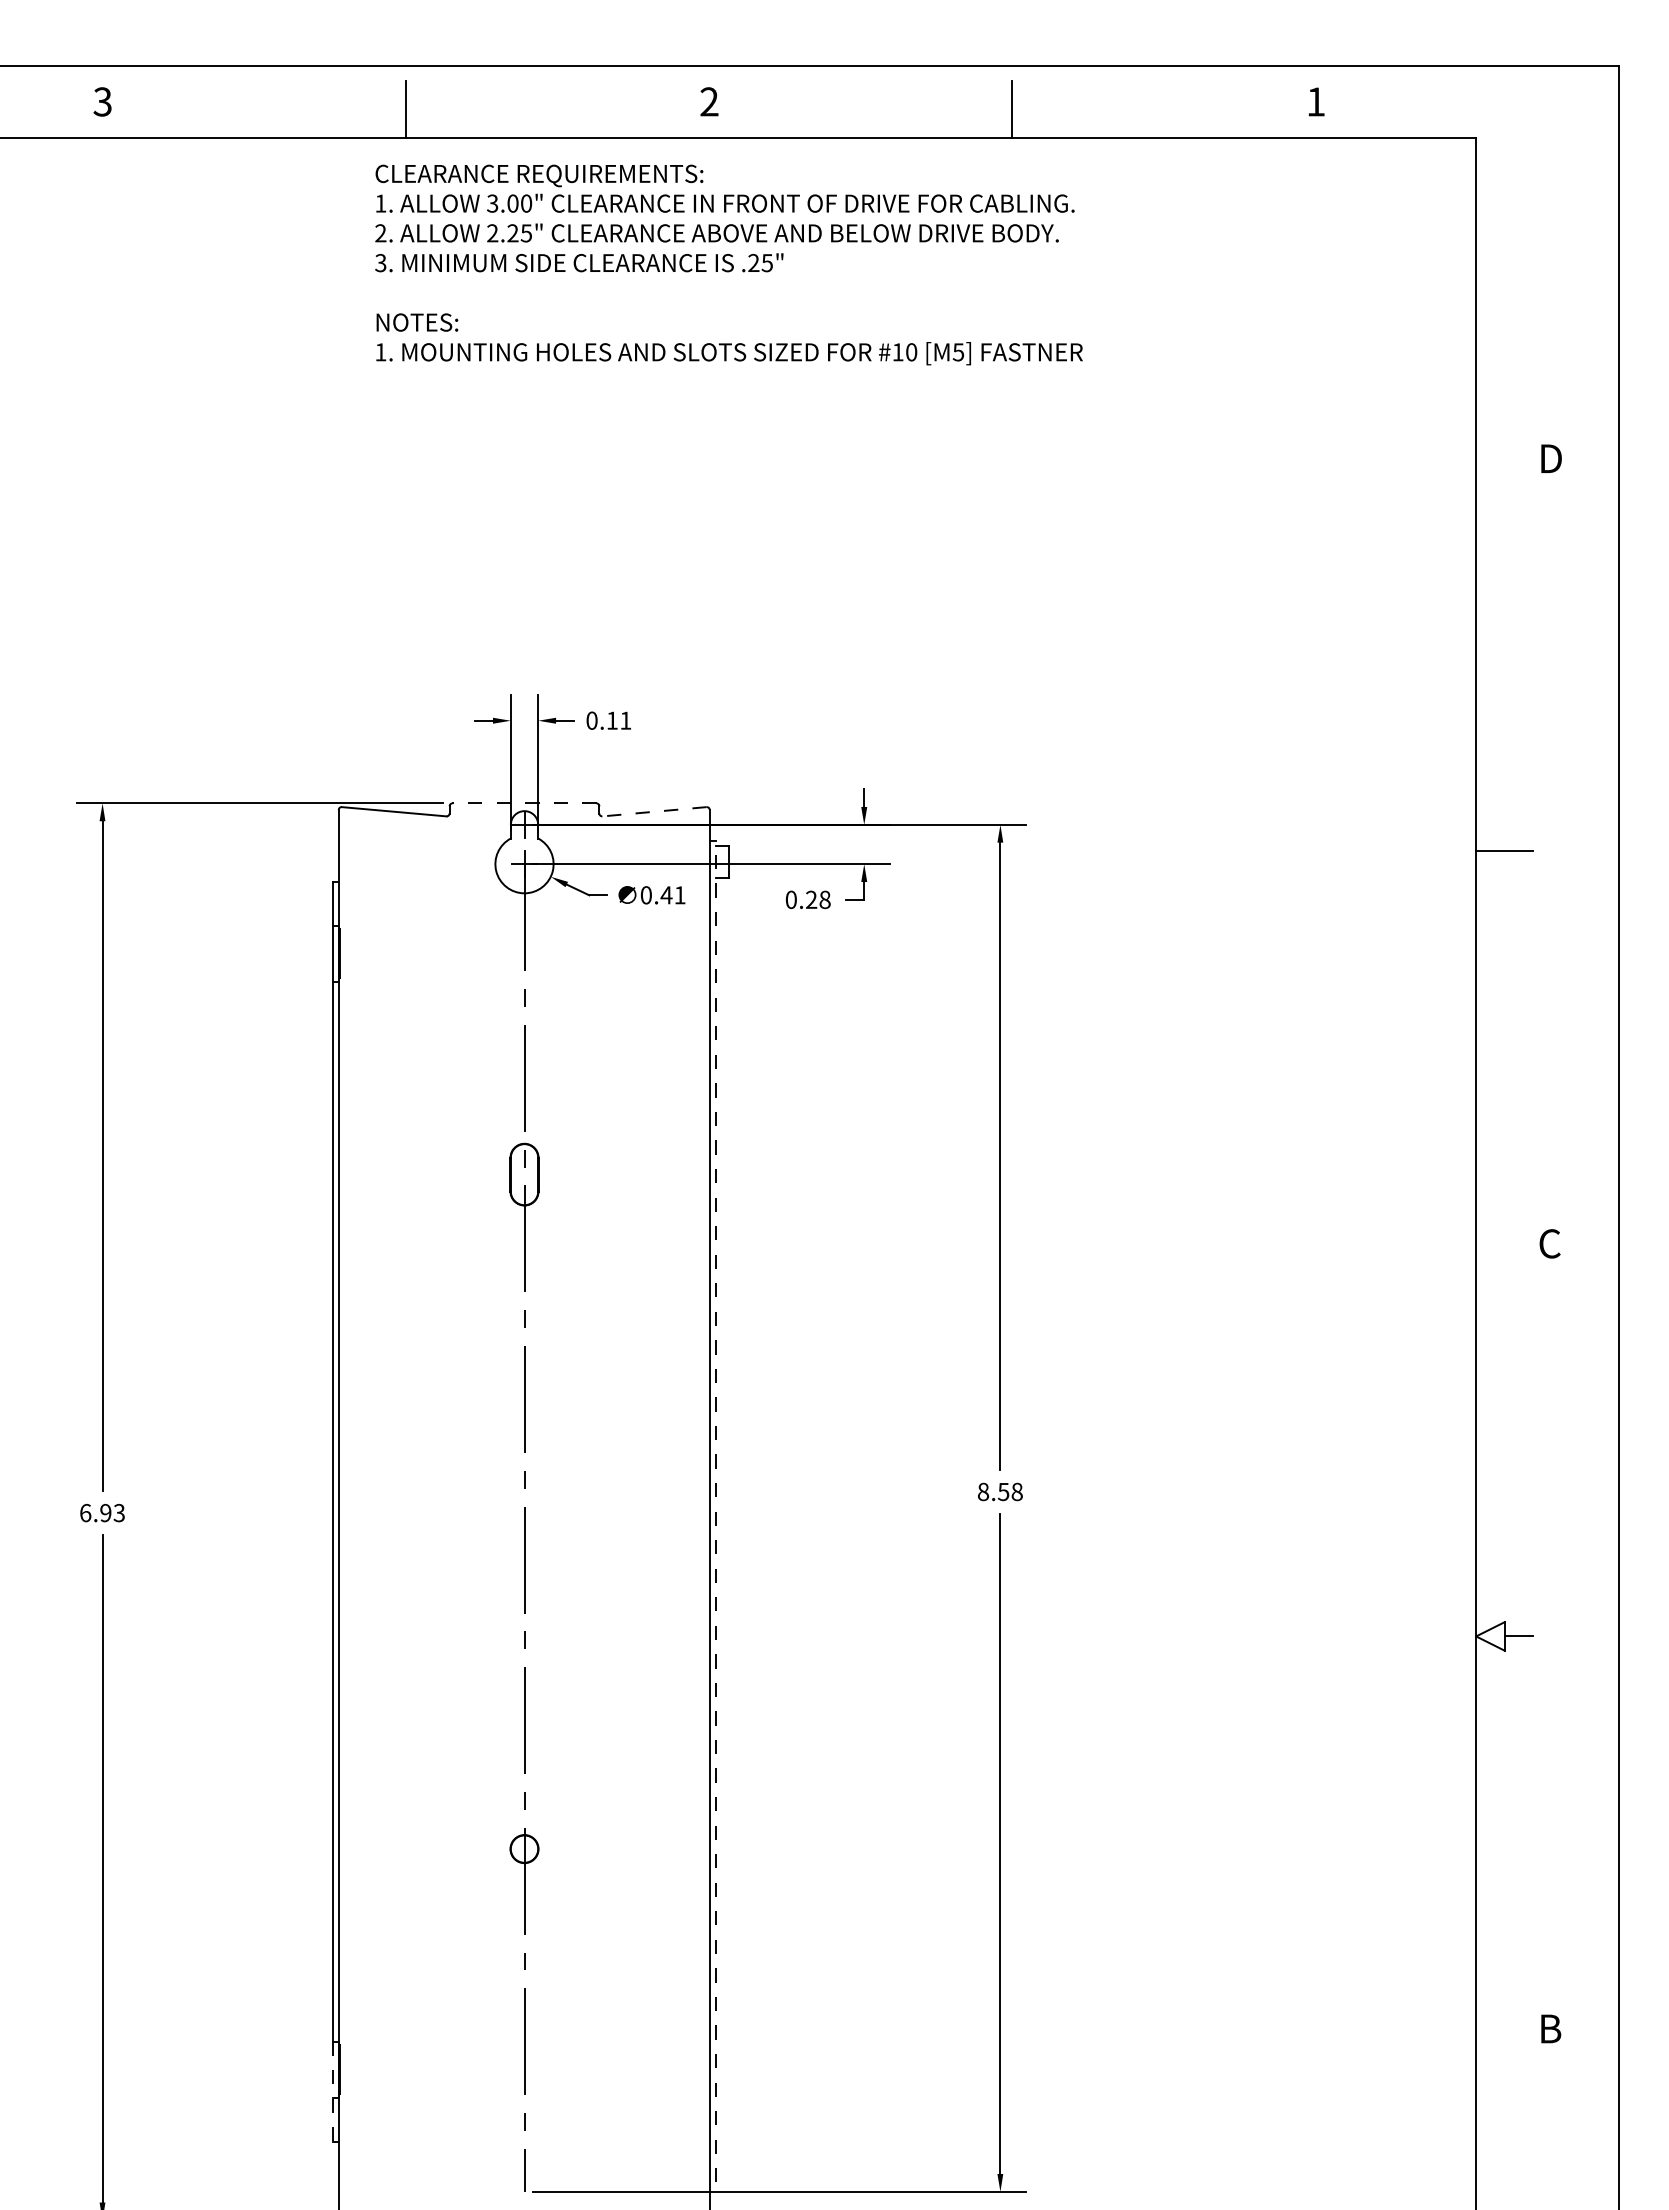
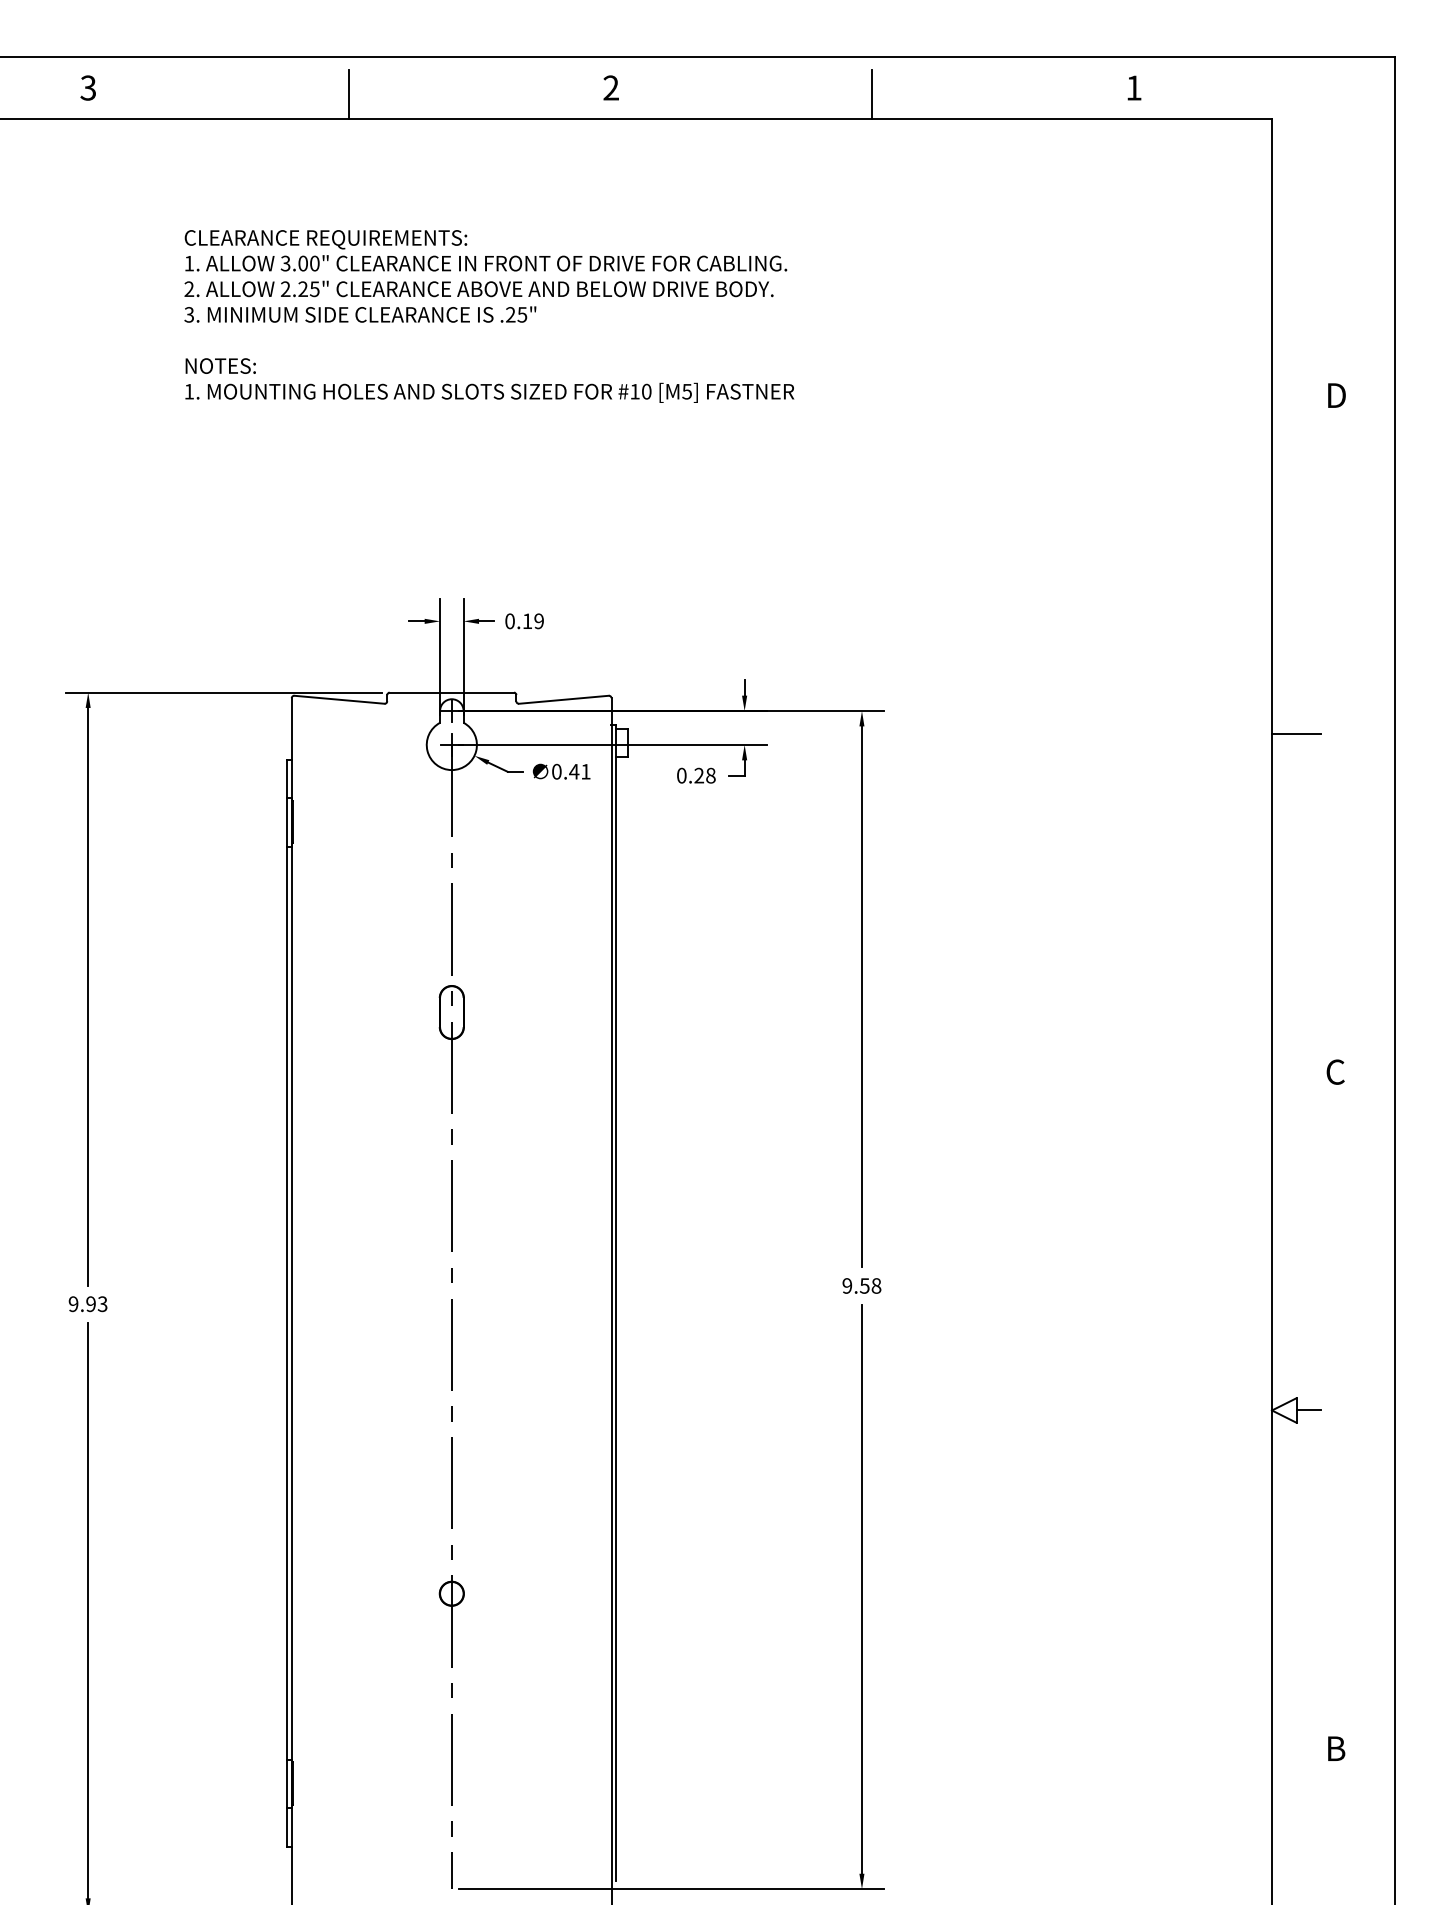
text: (728, 264) -> (488, 316), moved
text: (625, 720) -> (538, 621), 0.11 -> 0.19
line: (524, 803) -> (451, 692), dashed -> solid
line: (654, 811) -> (563, 699), dashed -> solid
text: (983, 1491) -> (847, 1285), 8.58 -> 9.58
line: (715, 1511) -> (616, 1302), dashed -> solid
text: (85, 1513) -> (73, 1304), 6.93 -> 9.93
line: (332, 2092) -> (286, 1803), dashed -> solid

